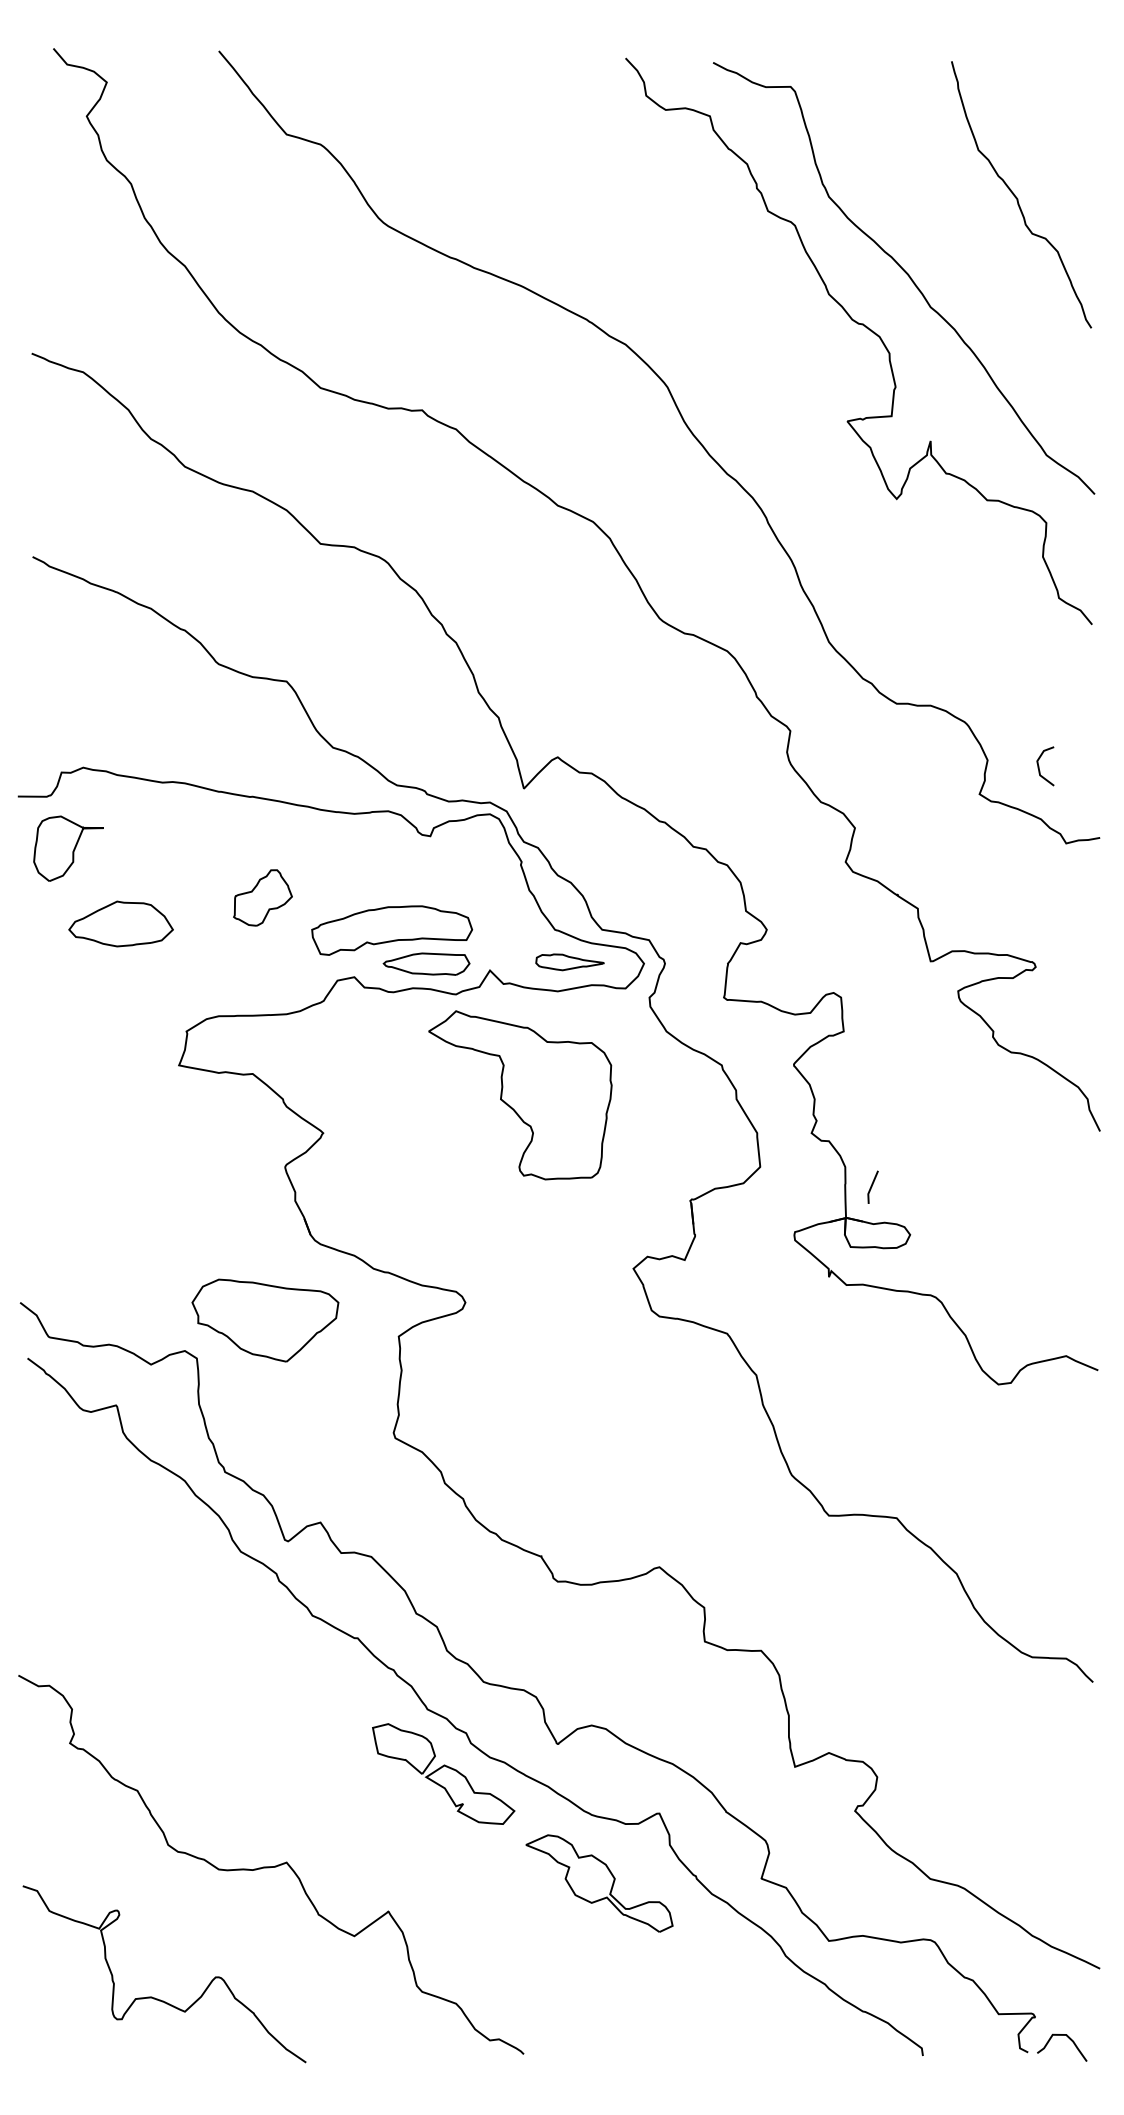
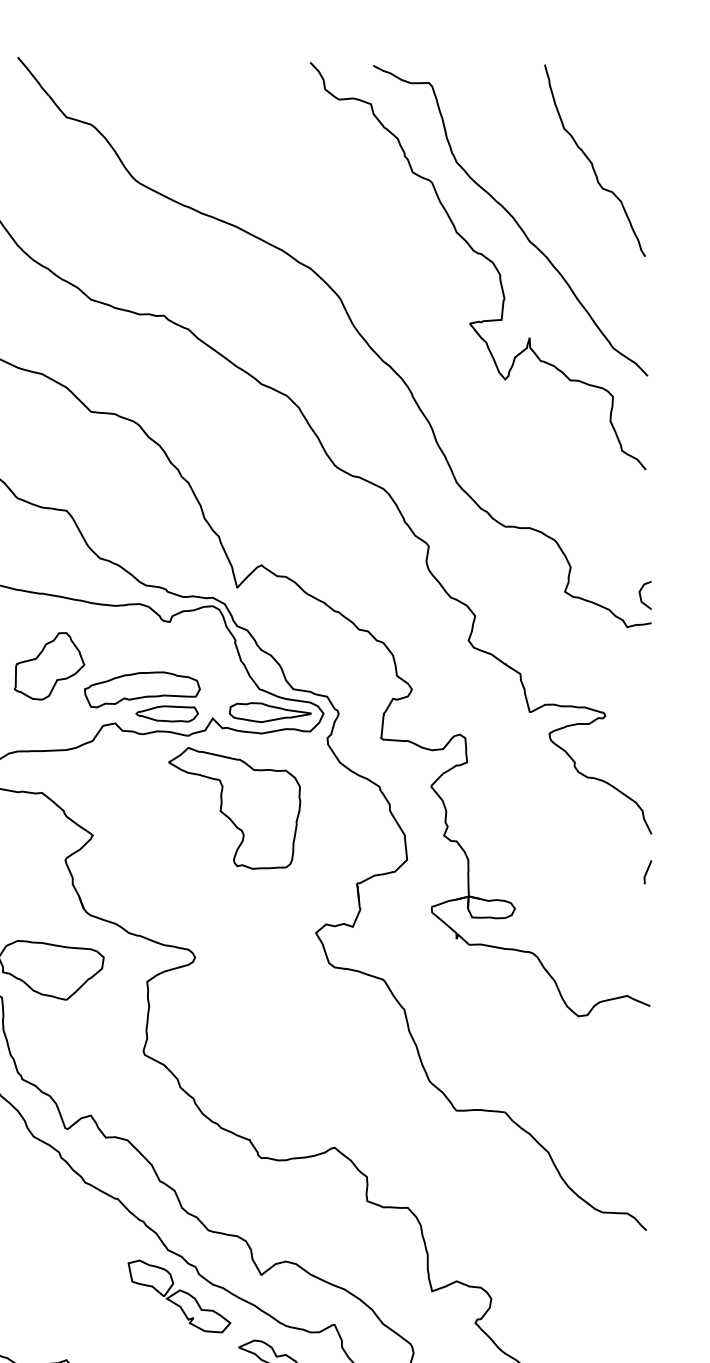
line: (1039, 766) -> (641, 595), moved
part: (262, 897) -> (49, 666), size x1.67
part: (569, 962) -> (269, 712), size x1.67
line: (872, 1186) -> (647, 871), moved

